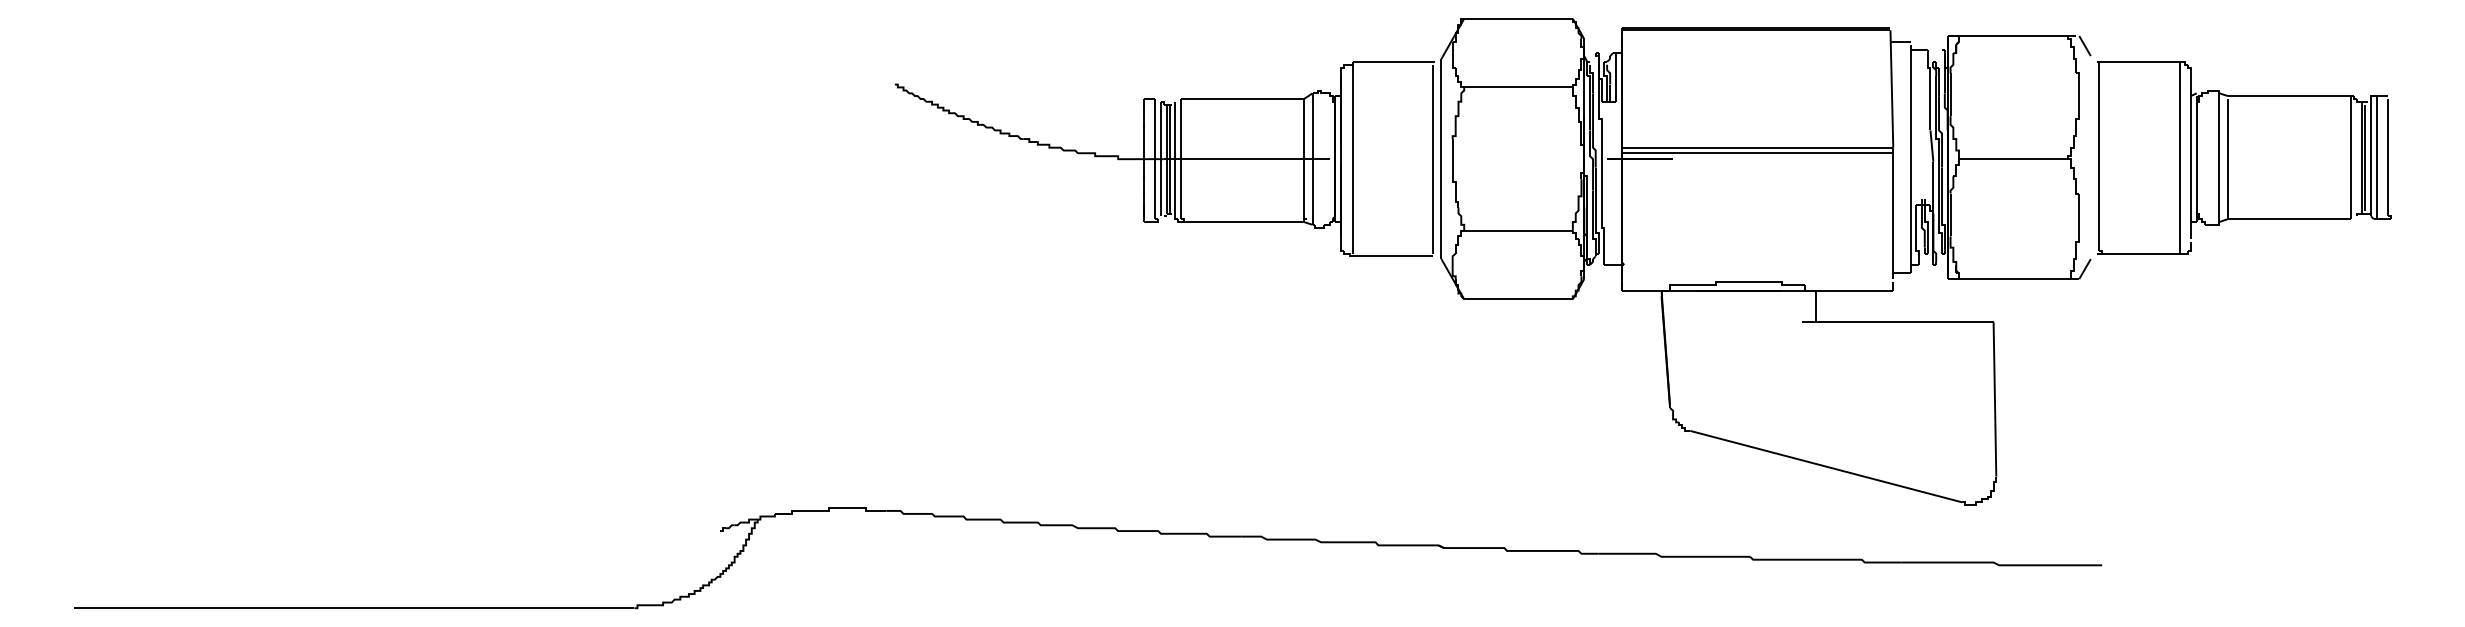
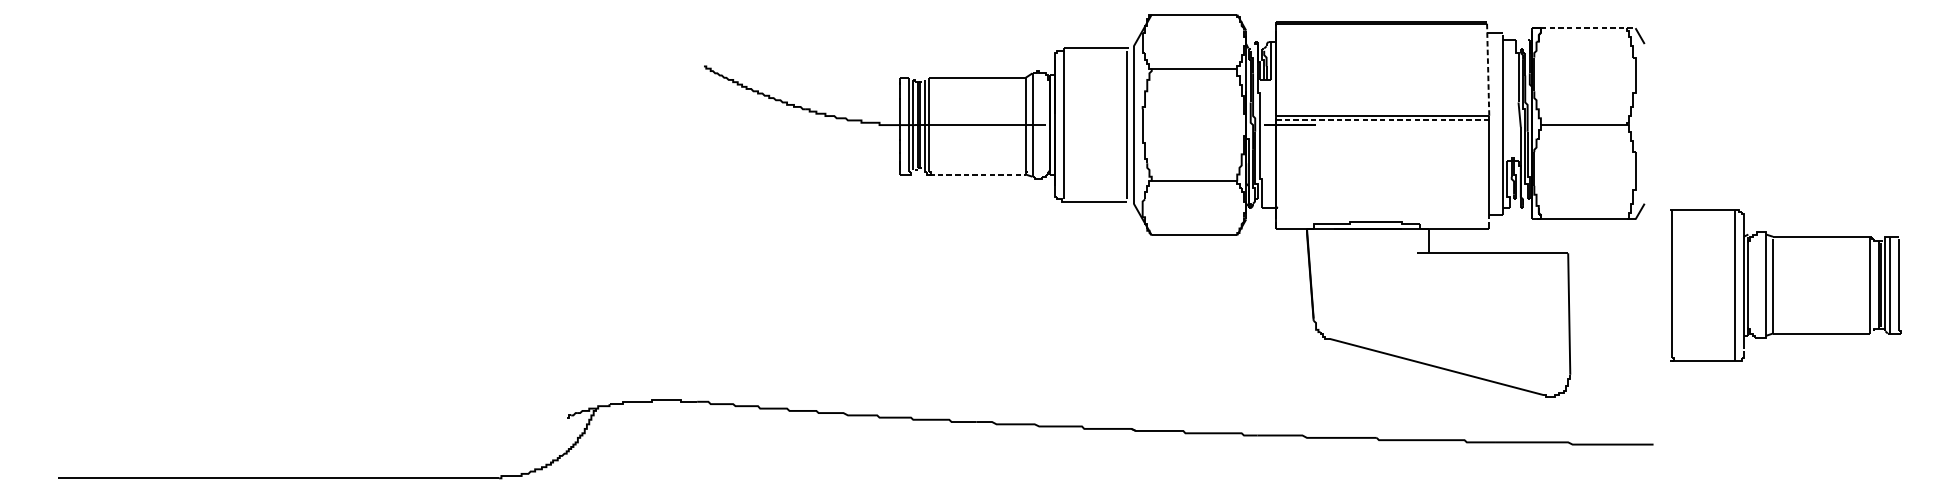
line: (2013, 36) -> (1583, 28), solid -> dashed
line: (1891, 89) -> (1487, 70), solid -> dashed
line: (1757, 153) -> (1382, 120), solid -> dashed
part: (2244, 157) -> (1785, 285), moved
line: (1243, 222) -> (978, 174), solid -> dashed

